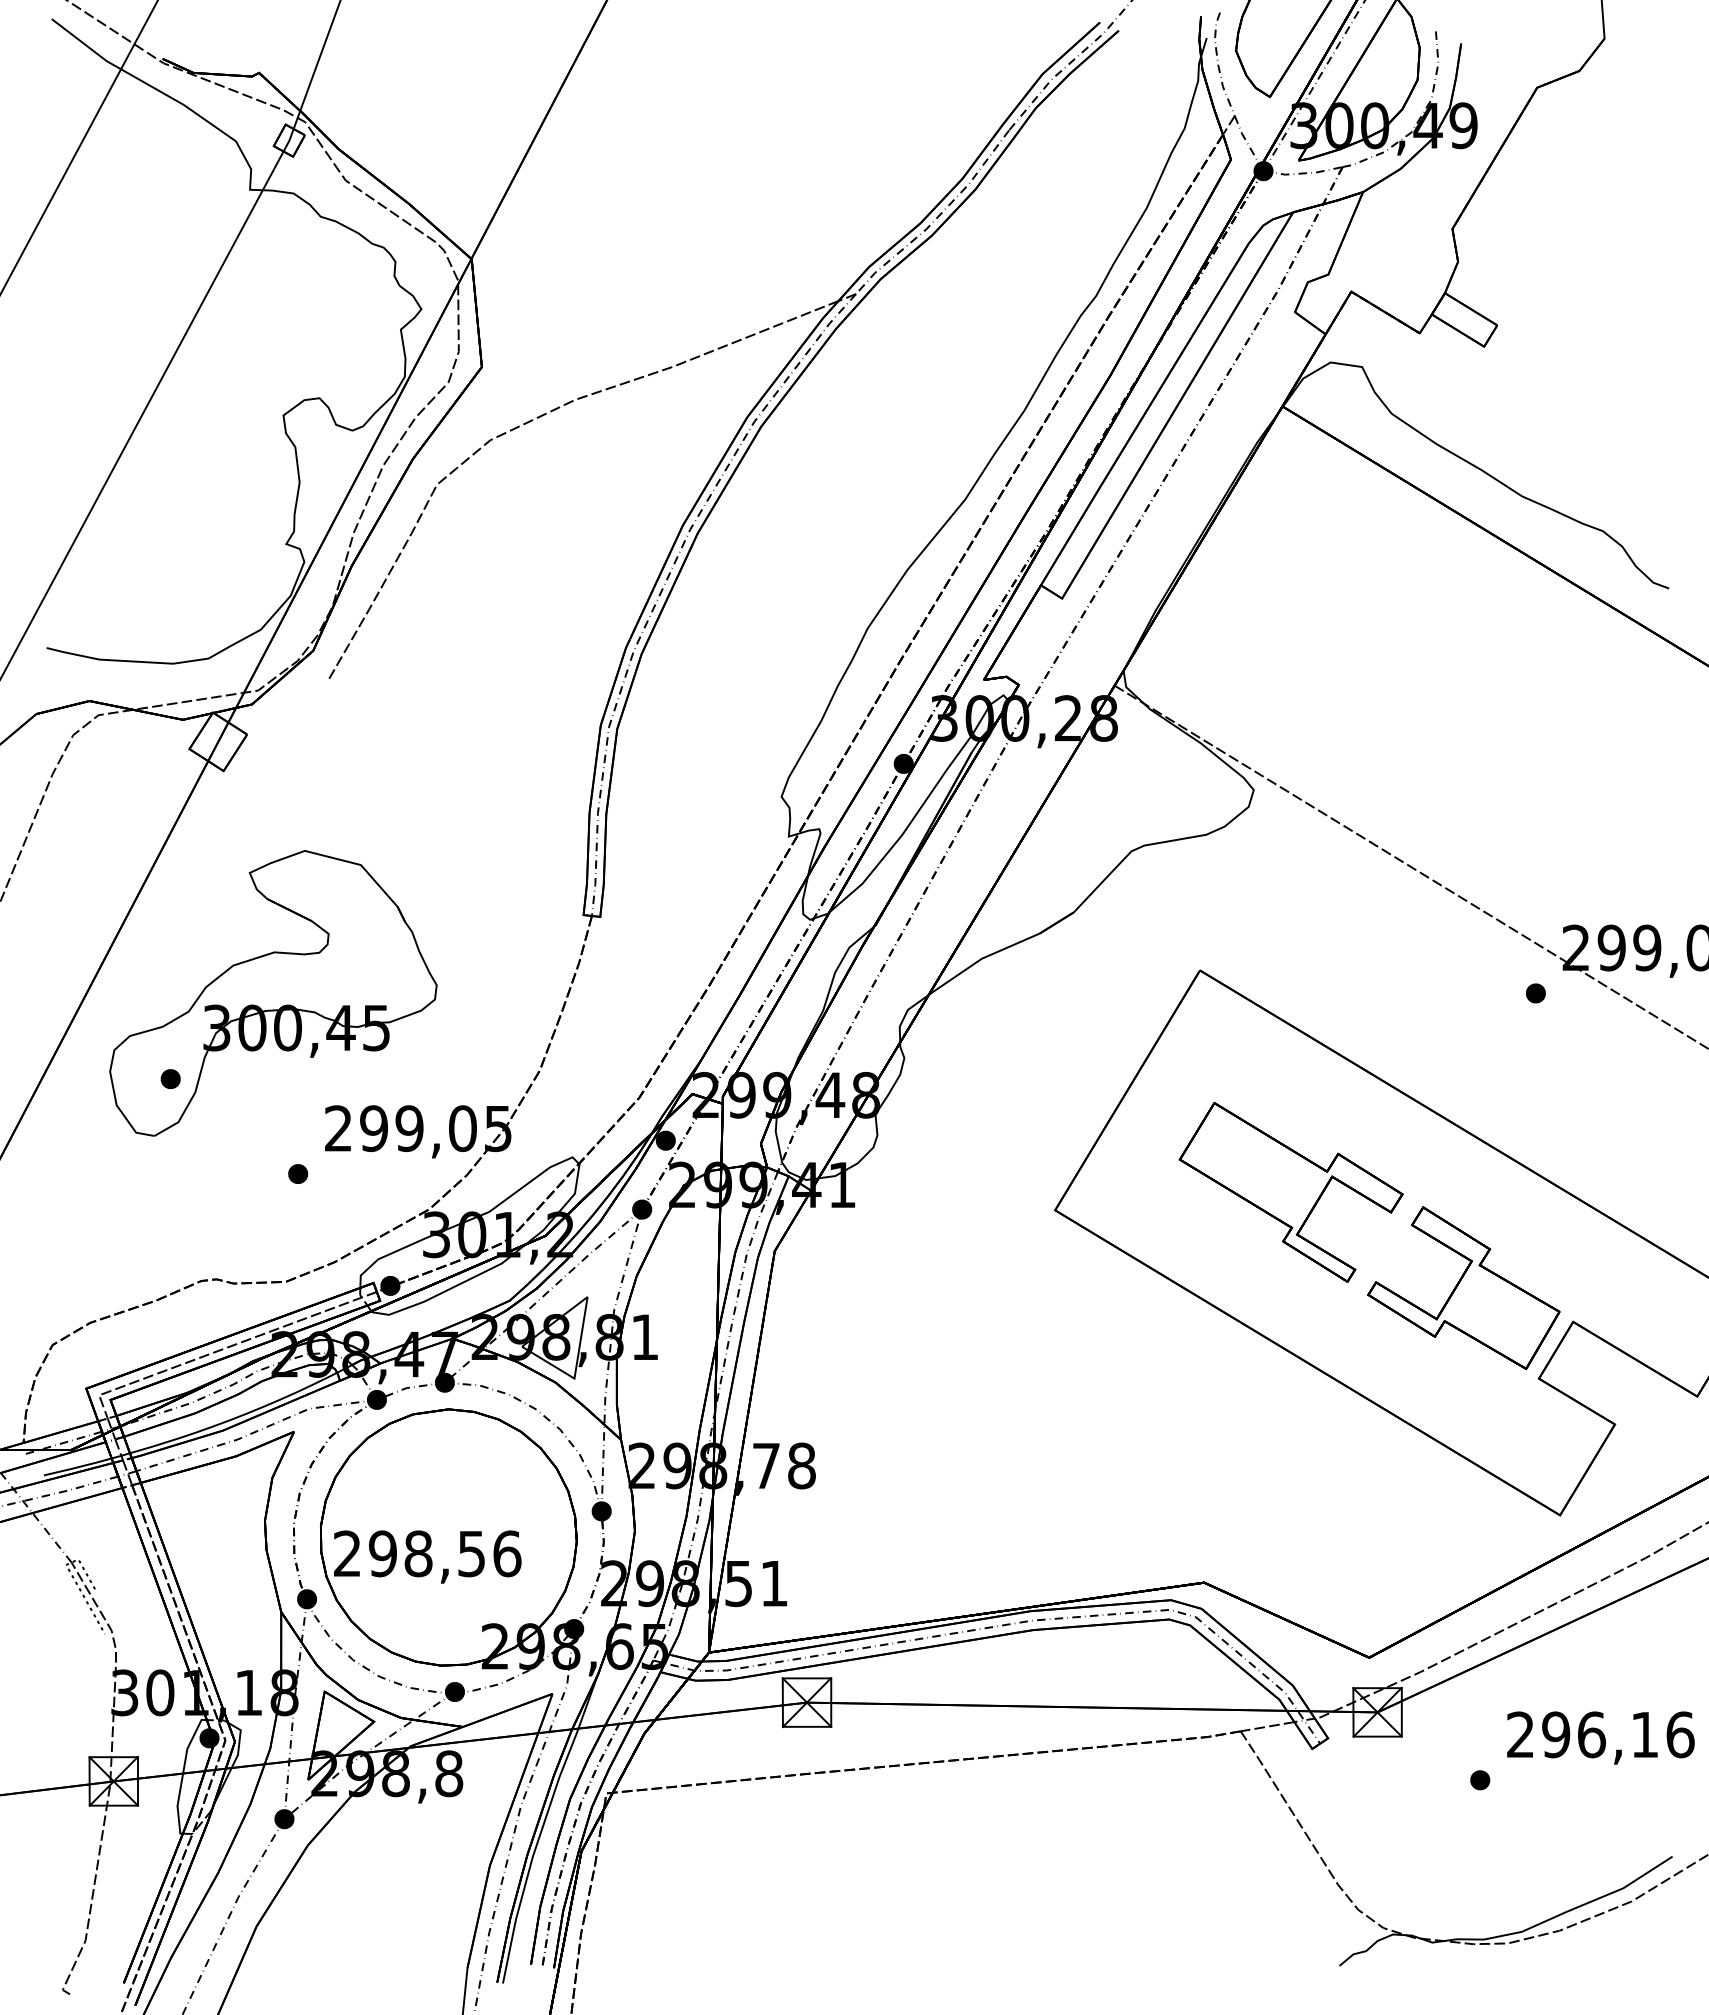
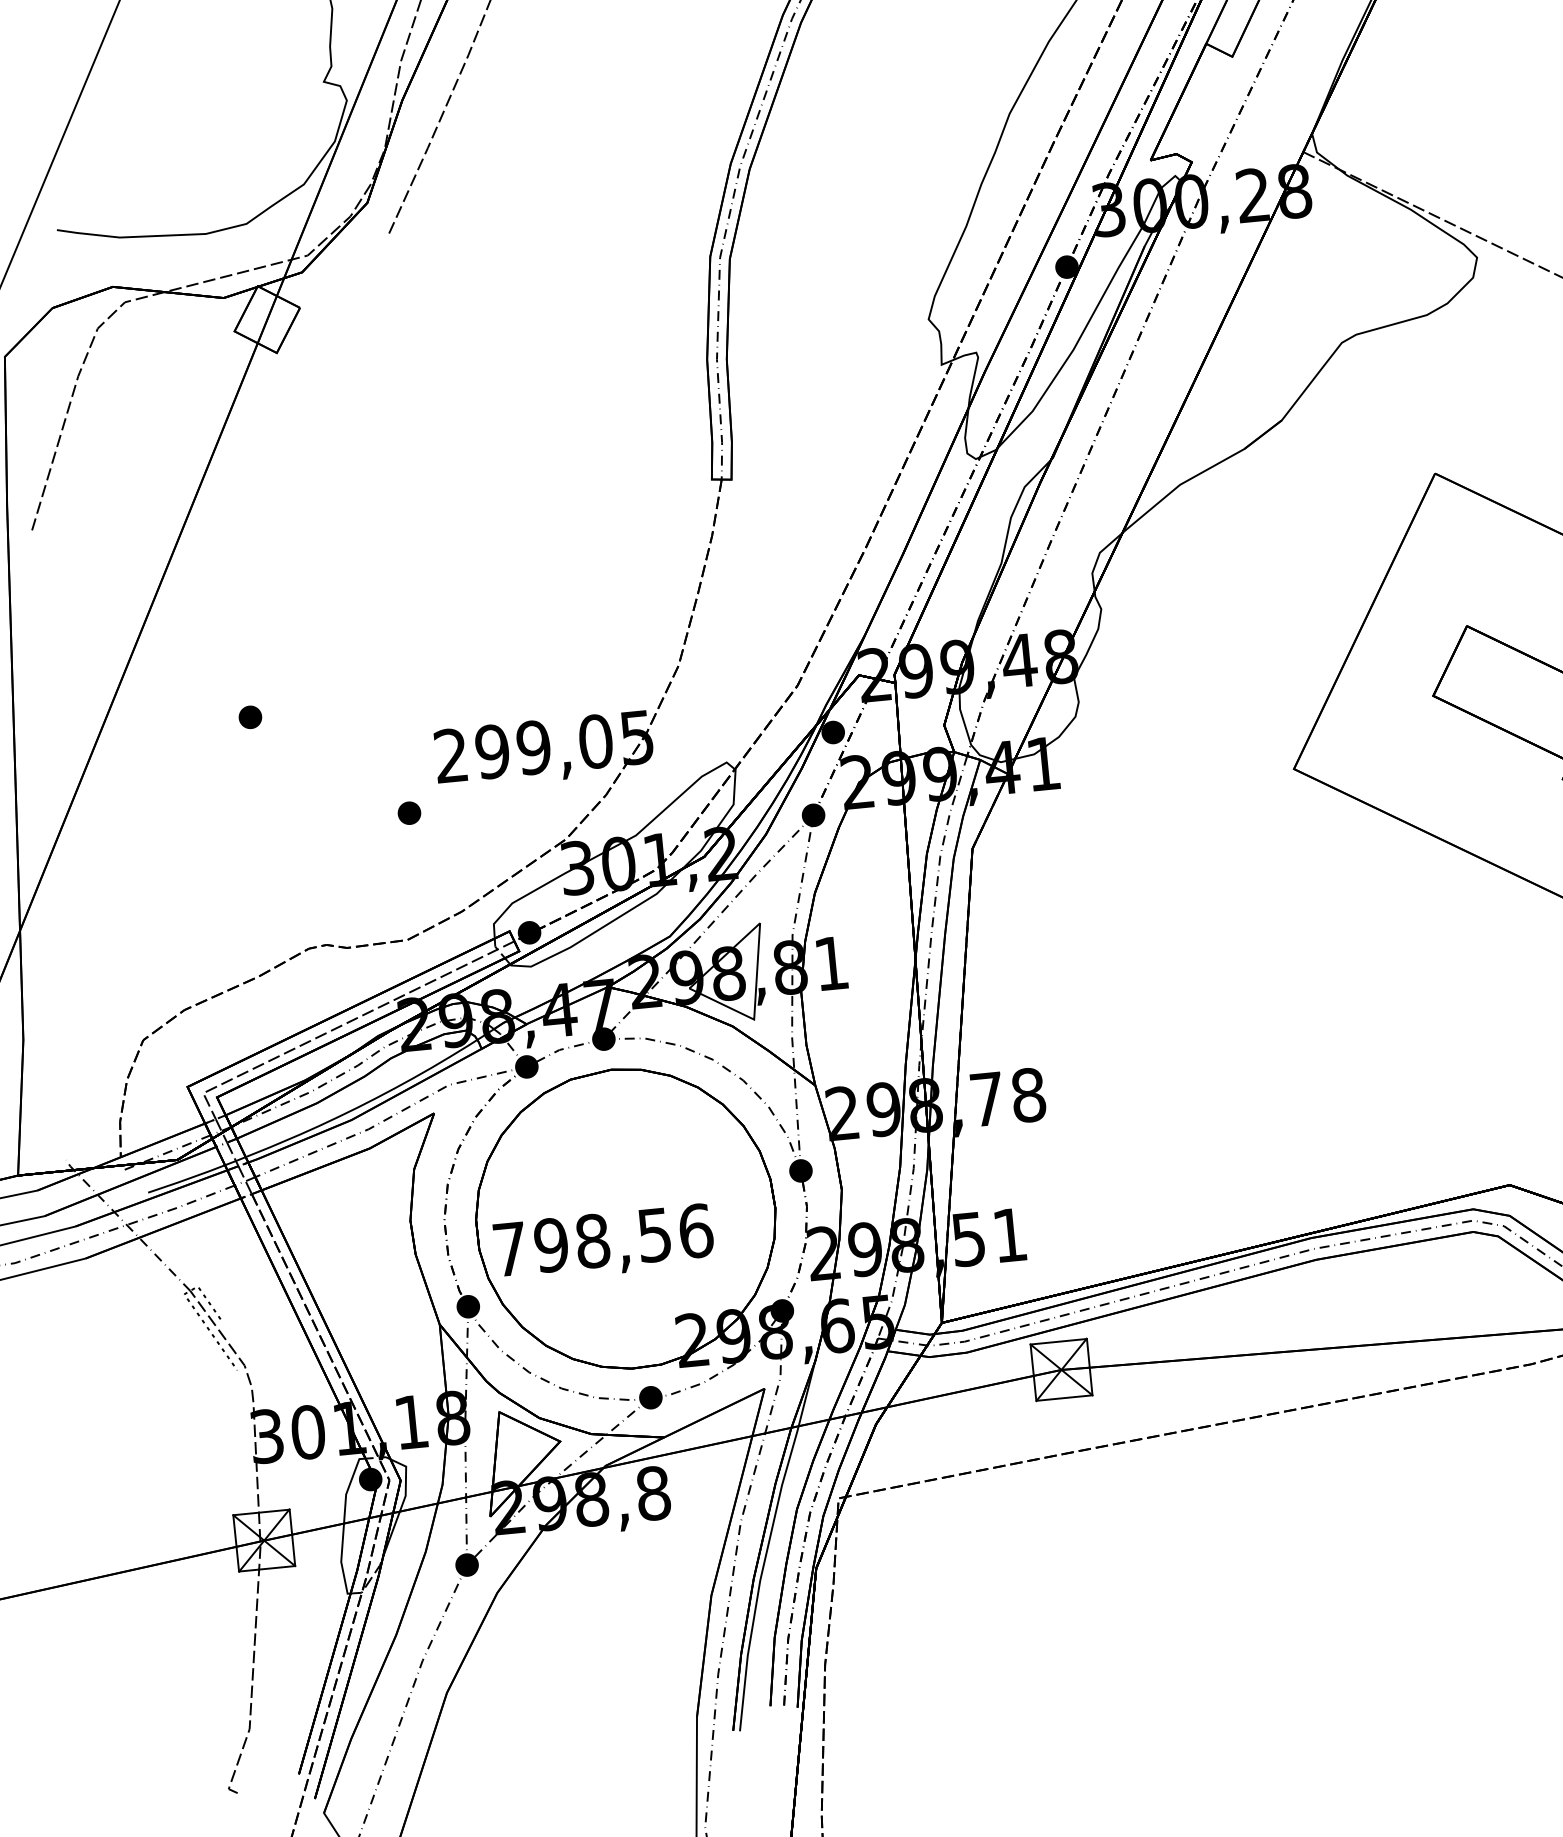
part: (273, 993) -> (360, 606), removed
text: (347, 1553) -> (510, 1248), 298,56 -> 798,56

